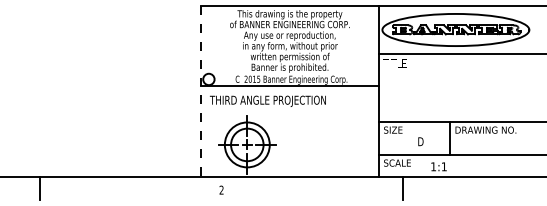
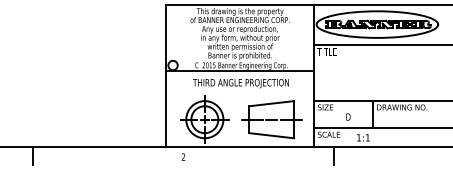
line: (200, 91) -> (166, 75), dashed -> solid
text: (267, 100) -> (240, 82), moved
part: (327, 144) -> (271, 119), added

